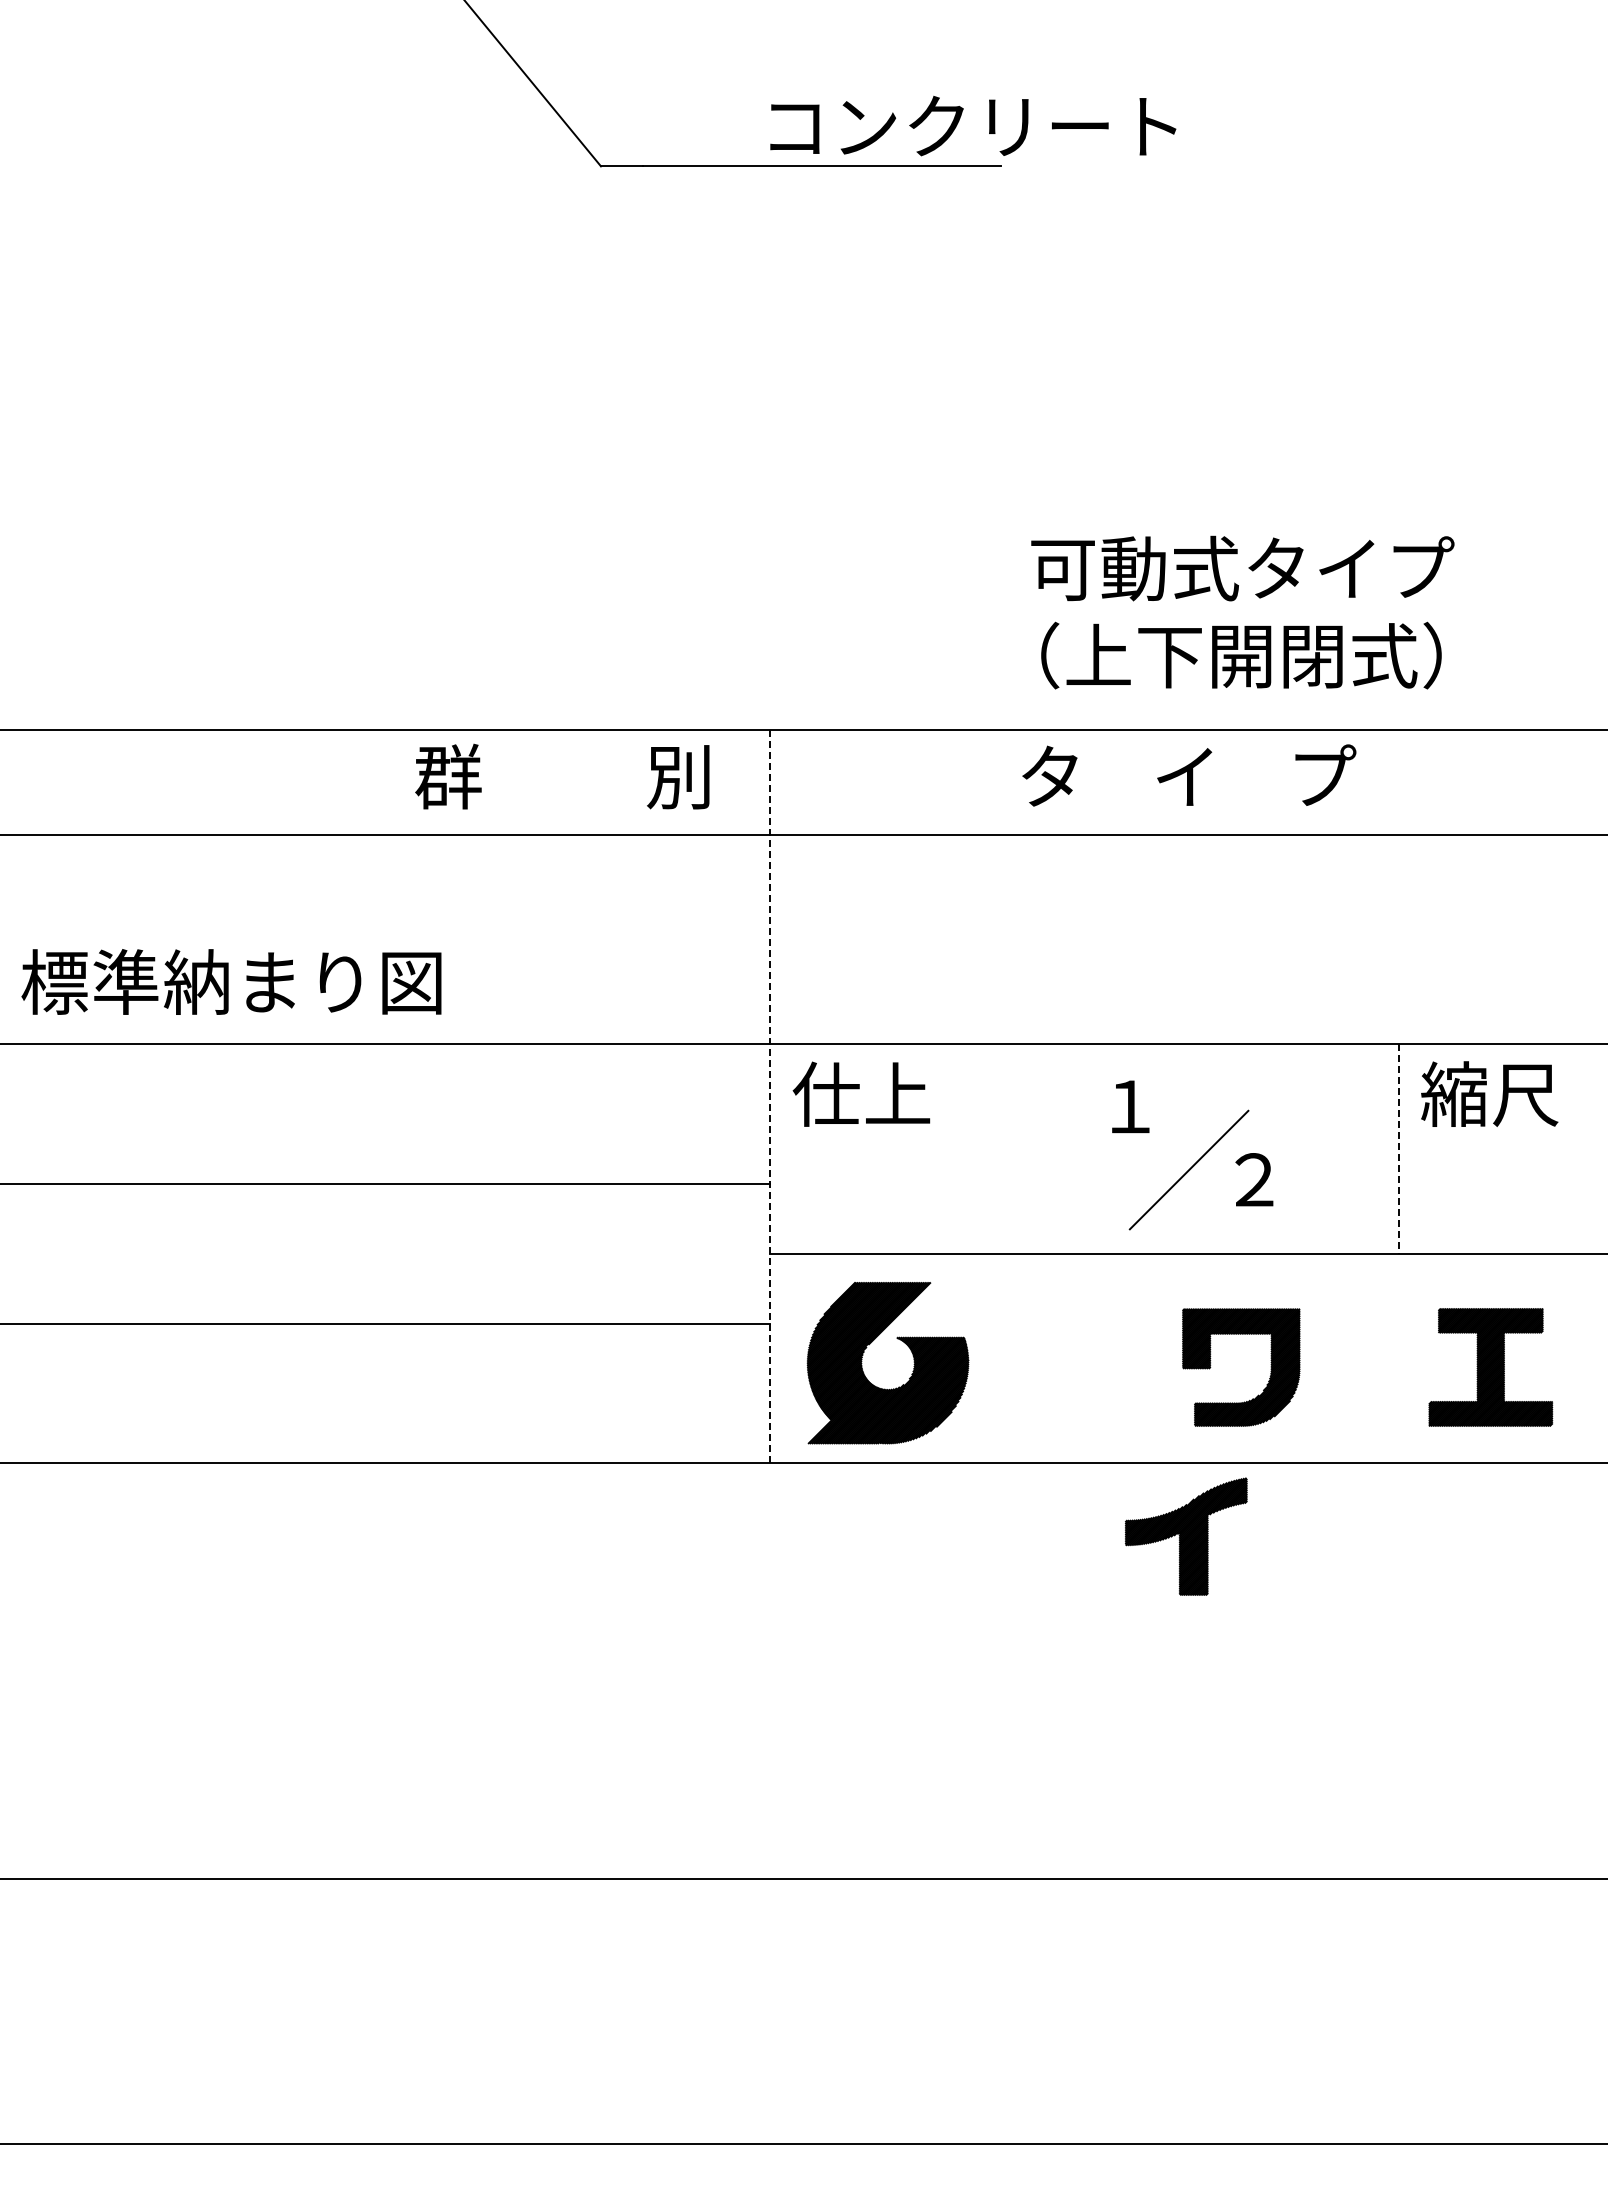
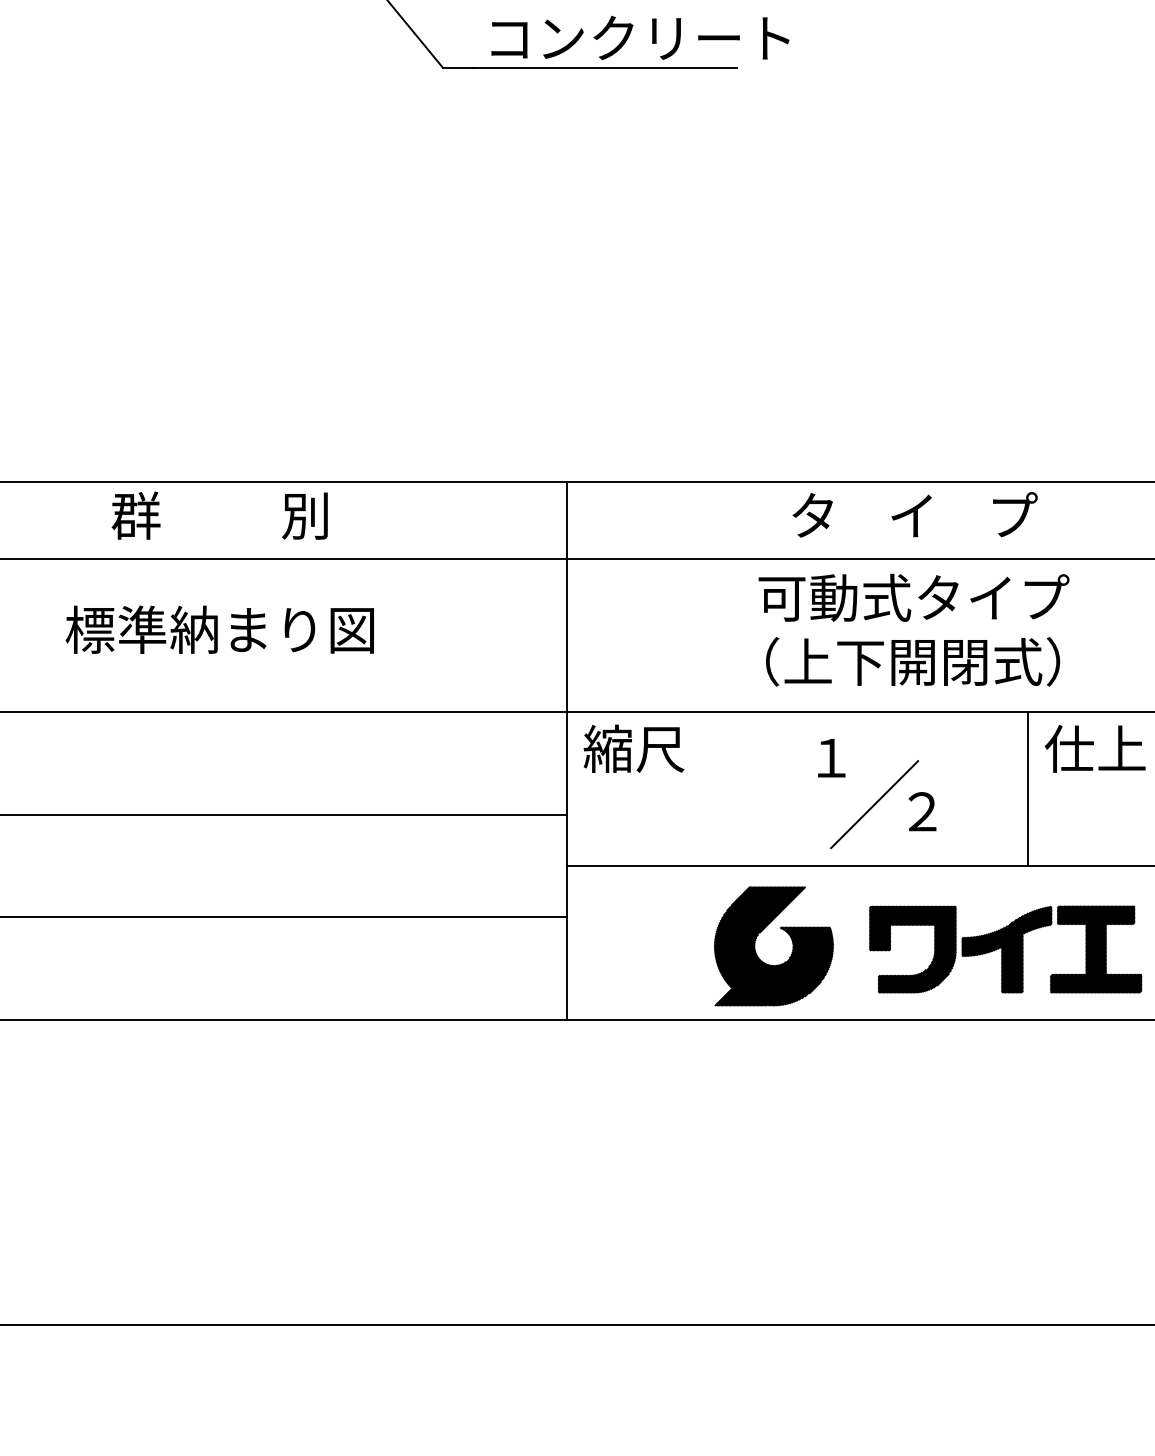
text: (973, 125) -> (640, 37), moved
text: (1242, 612) -> (913, 630), moved
text: (1189, 775) -> (915, 514), moved
text: (562, 776) -> (219, 515), moved
text: (231, 981) -> (219, 629), moved
text: (861, 1093) -> (634, 748), 仕上 -> 縮尺
text: (1489, 1093) -> (1095, 748), 縮尺 -> 仕上
line: (770, 1097) -> (567, 751), dashed -> solid
line: (1398, 1149) -> (1028, 789), dashed -> solid
part: (862, 1363) -> (755, 946), moved
part: (1186, 1536) -> (1007, 949), moved

